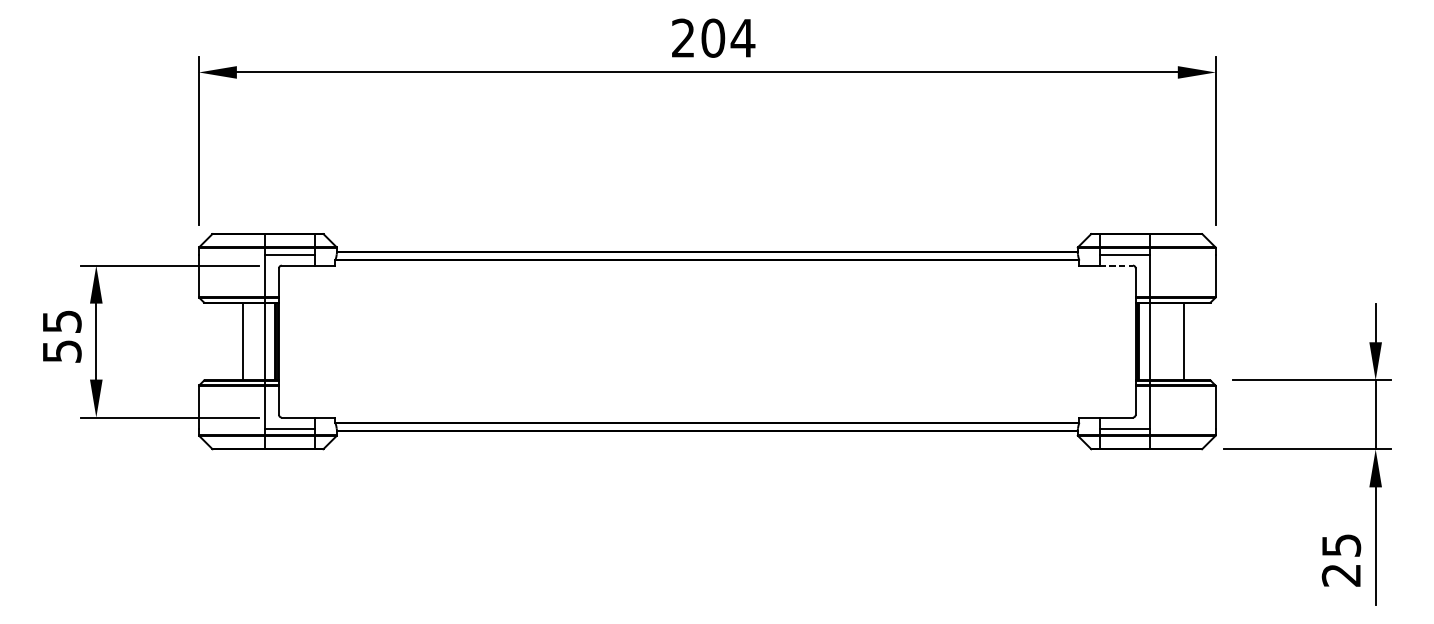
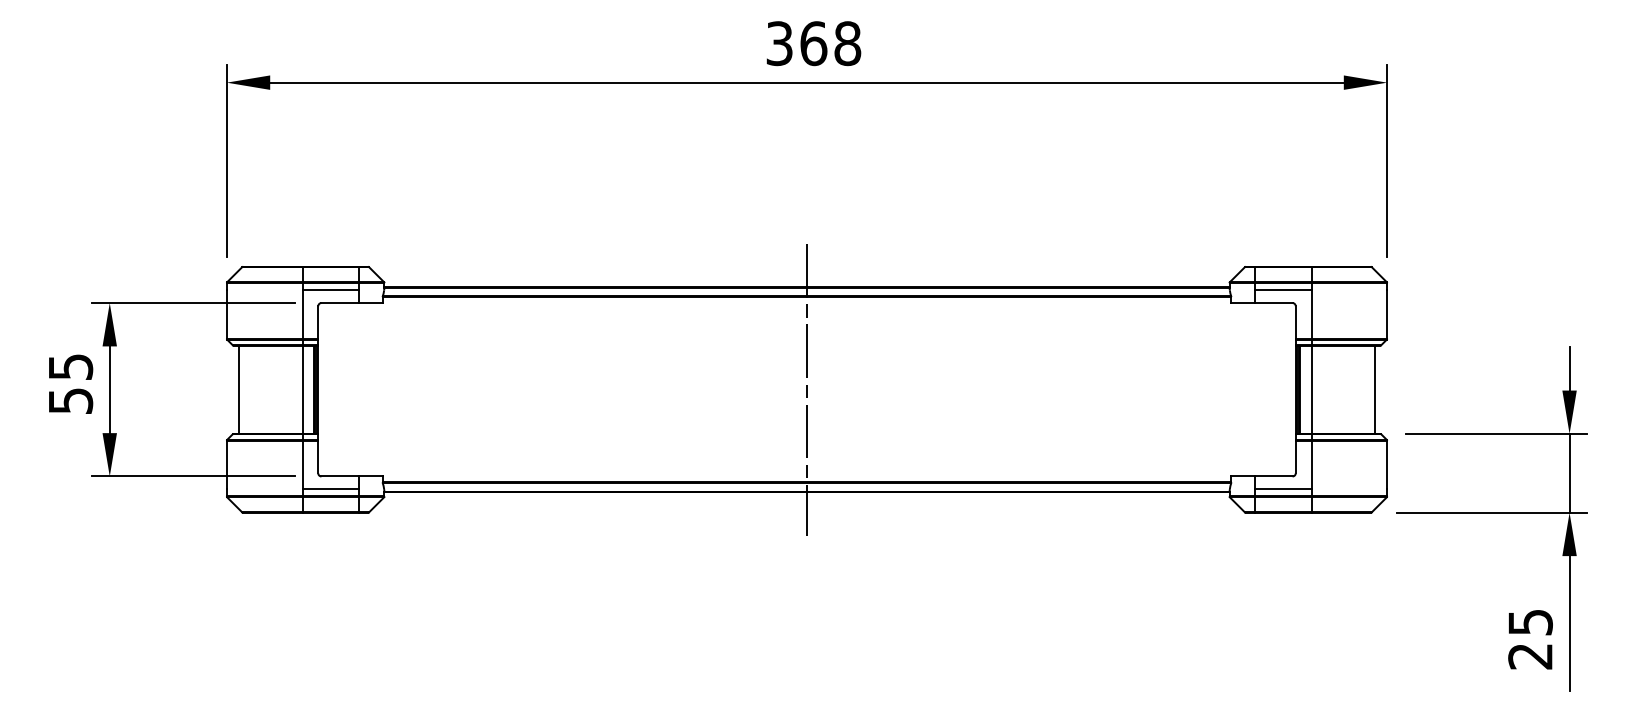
text: (713, 38) -> (813, 43), 204 -> 368
line: (1116, 265) -> (1273, 303), dashed -> solid
line: (243, 341) -> (239, 389), moved
line: (707, 341) -> (807, 389), added
line: (1183, 341) -> (1374, 389), moved

